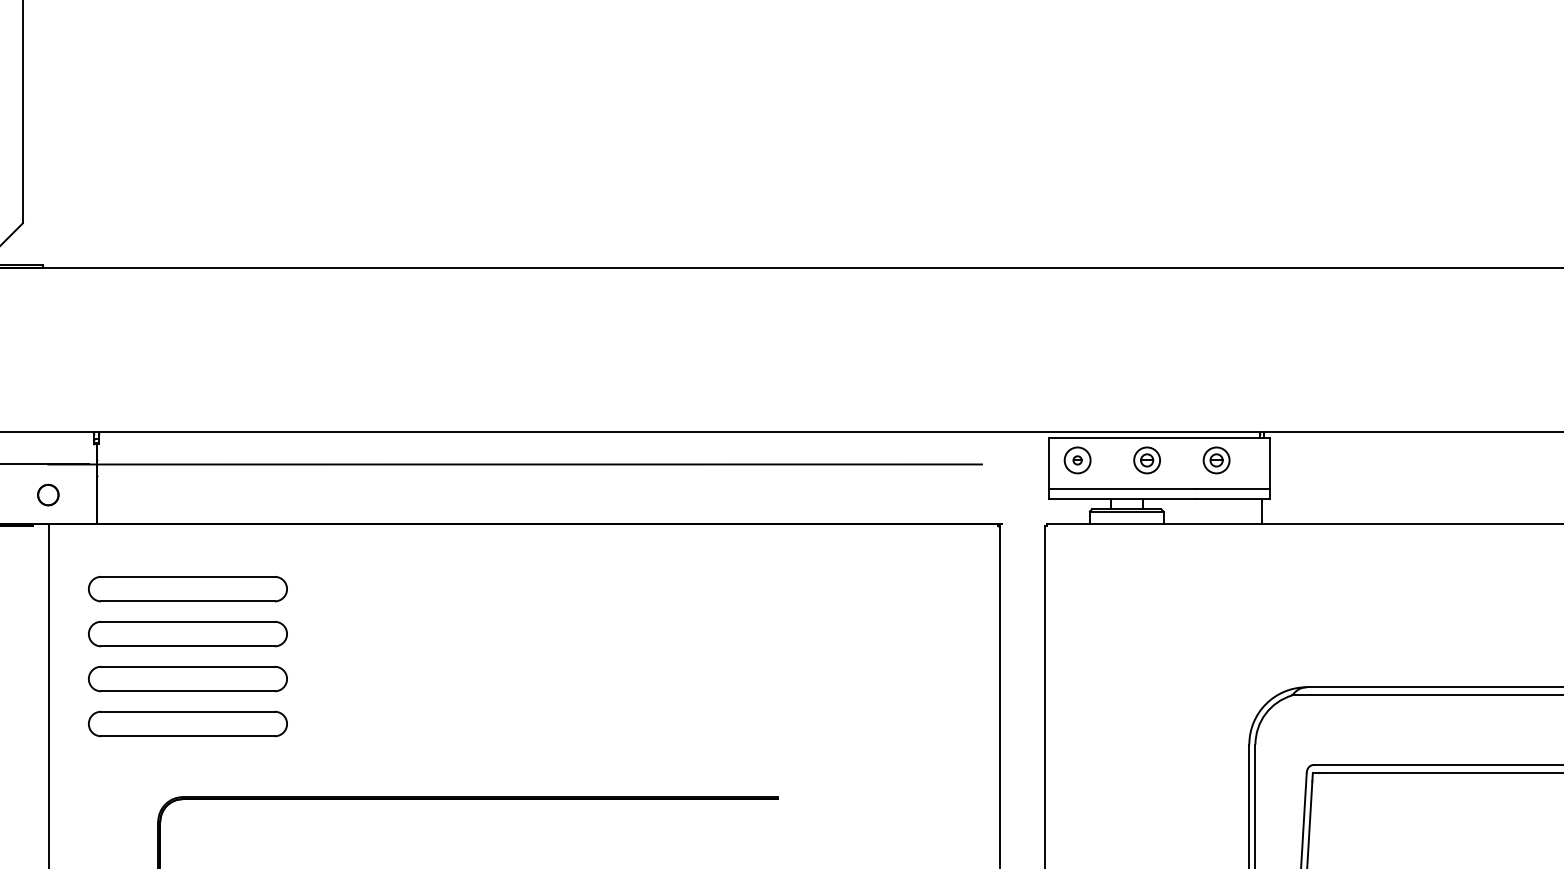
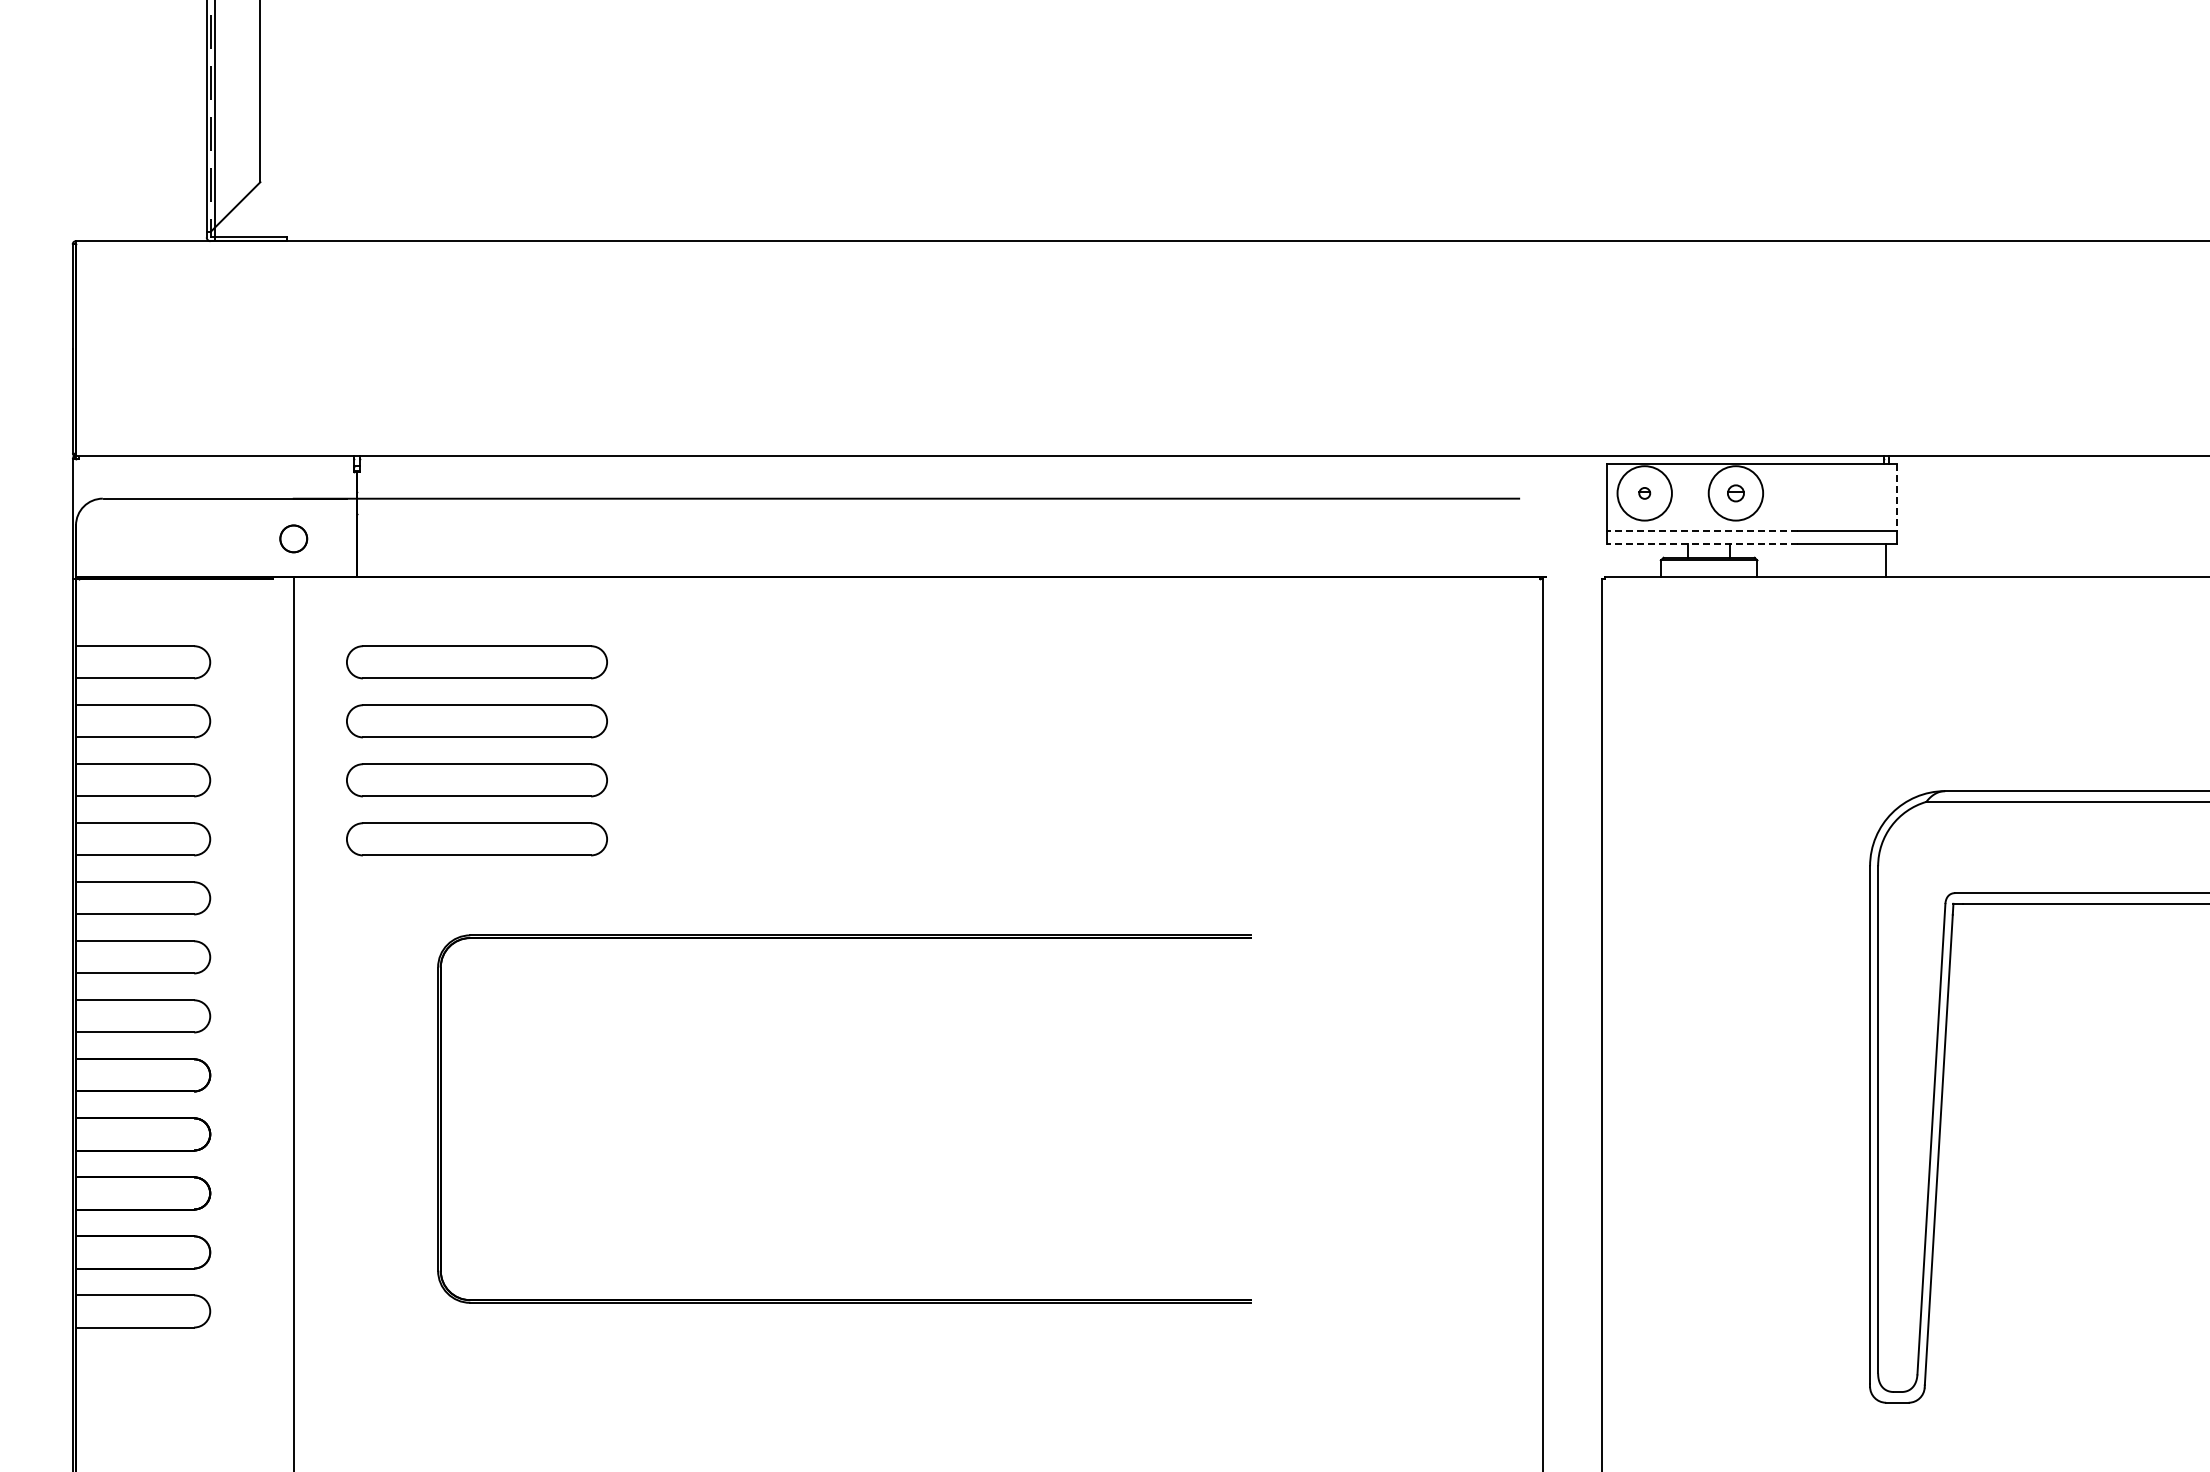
circle: (1077, 460) -> (1644, 493), size x1.6
circle: (1146, 460) -> (1735, 493), size x1.6
part: (1216, 460) -> (1826, 493), removed
line: (1269, 463) -> (1896, 497), solid -> dashed
line: (1121, 488) -> (1702, 530), solid -> dashed
line: (1121, 499) -> (1702, 544), solid -> dashed

